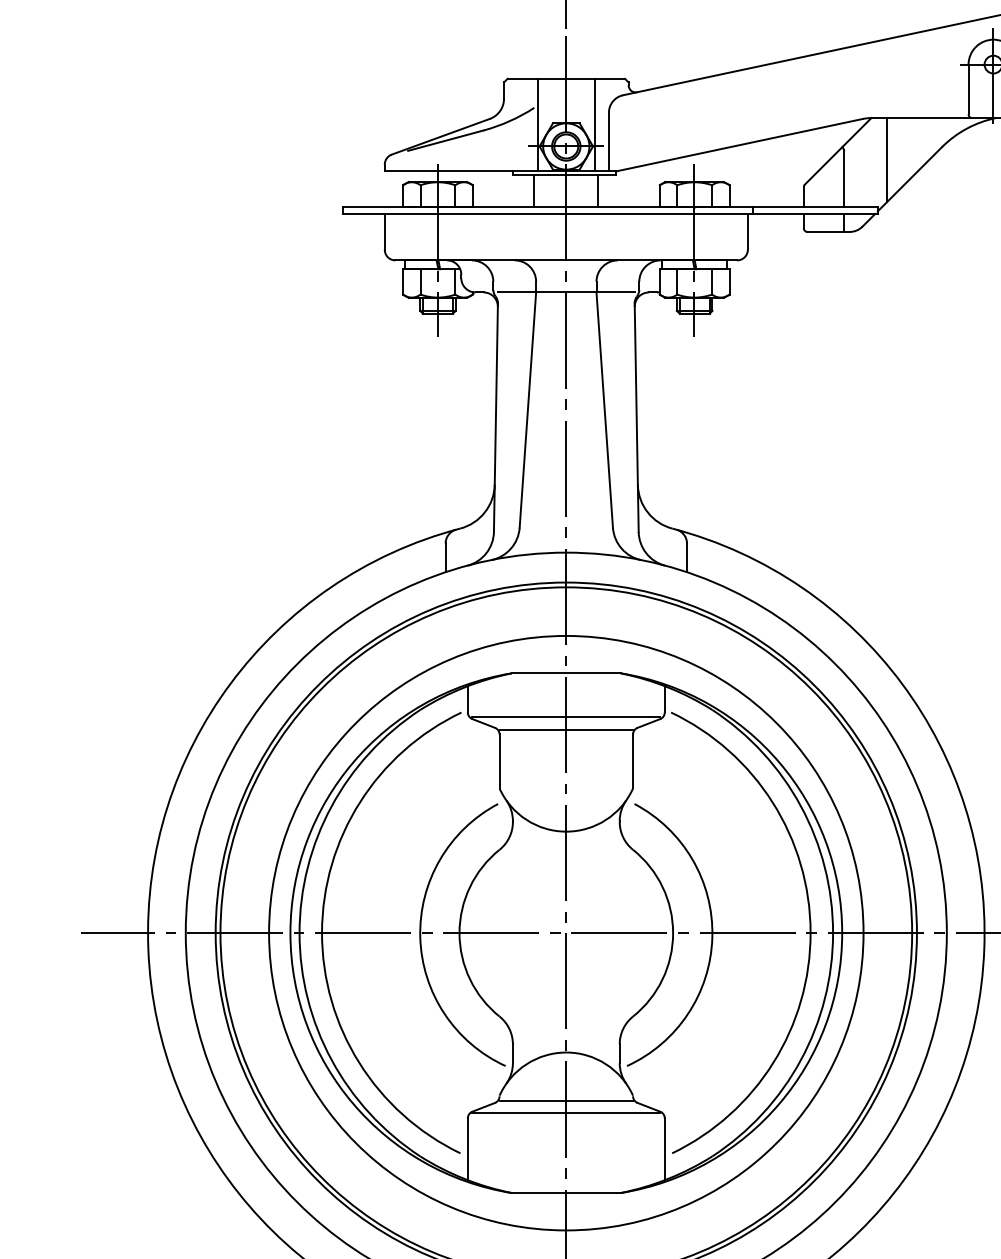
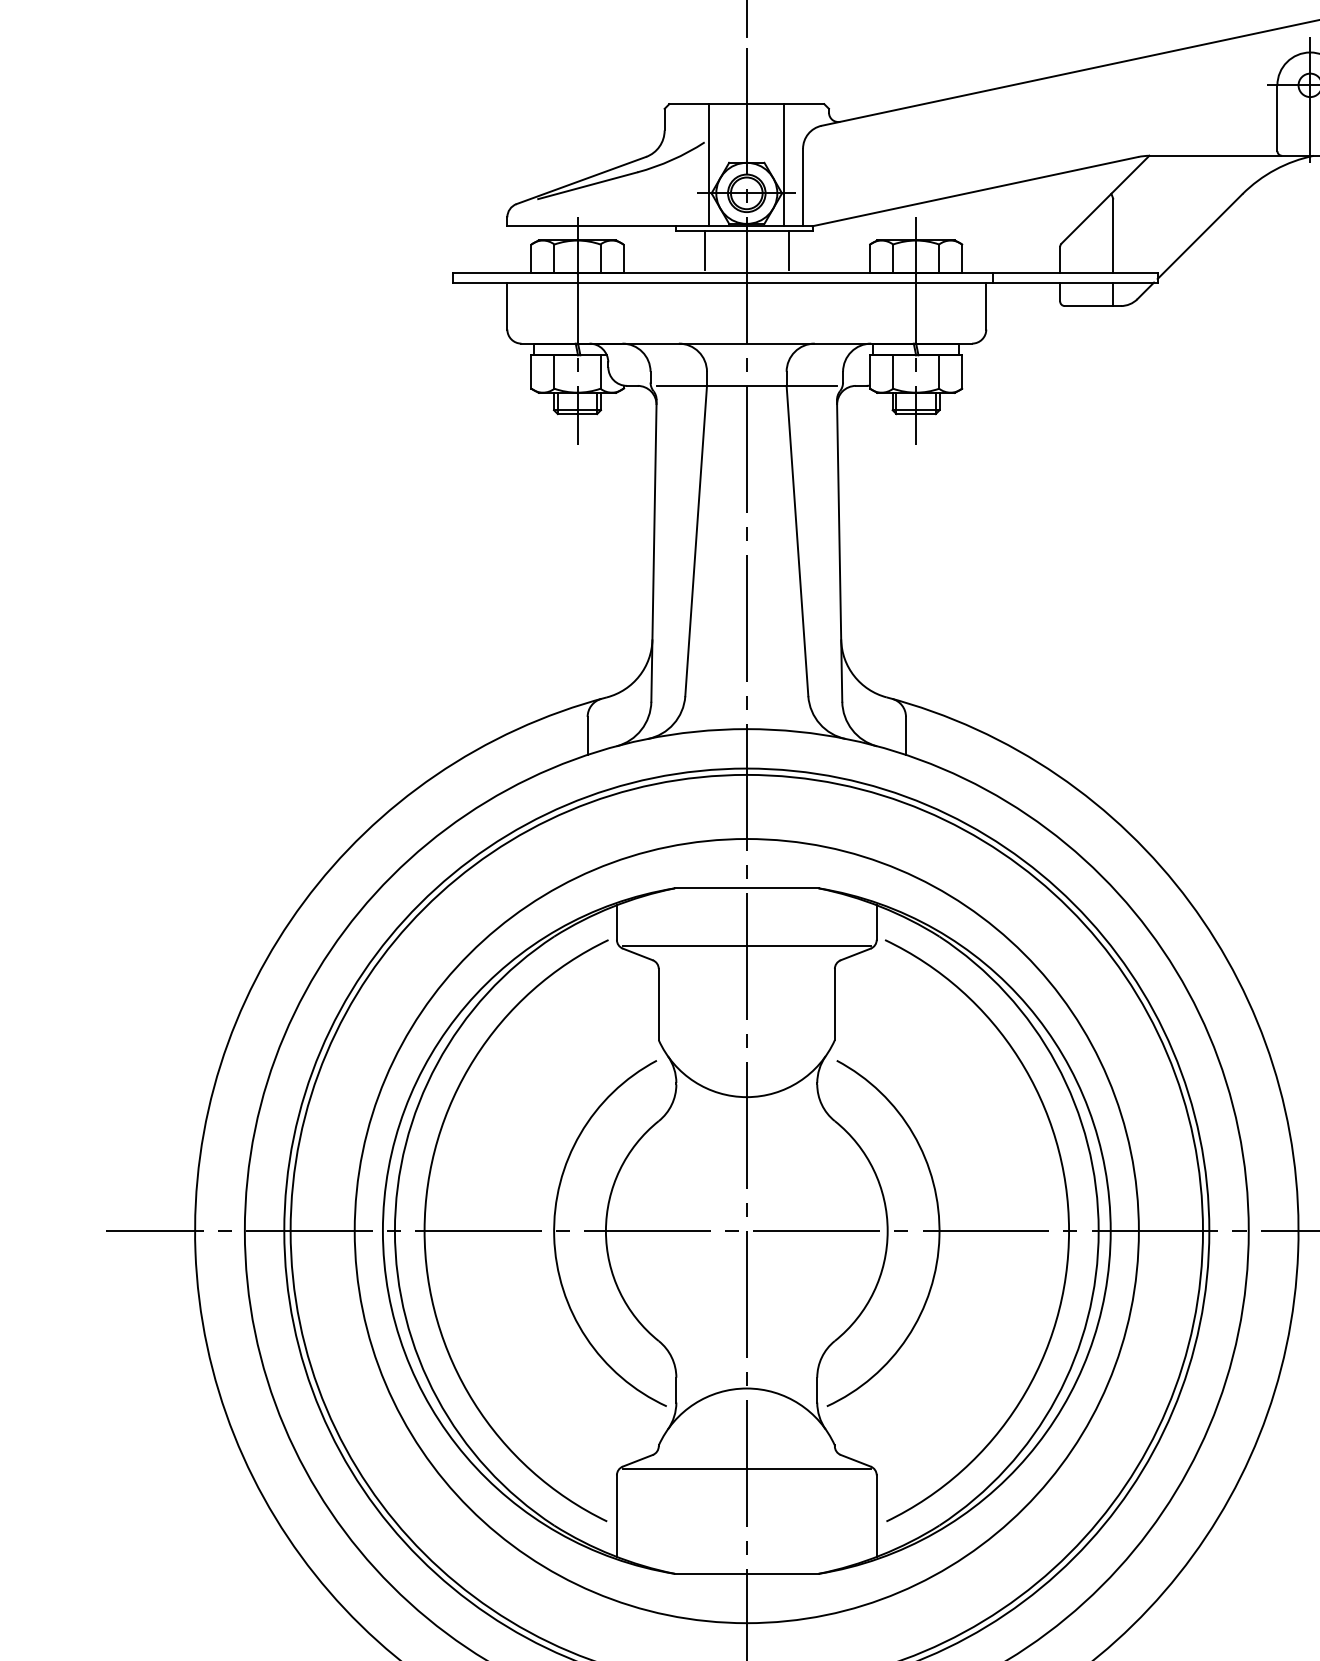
line: (886, 160) -> (1169, 211), removed
line: (566, 729) -> (746, 962), removed
line: (566, 1101) -> (746, 1452), removed

